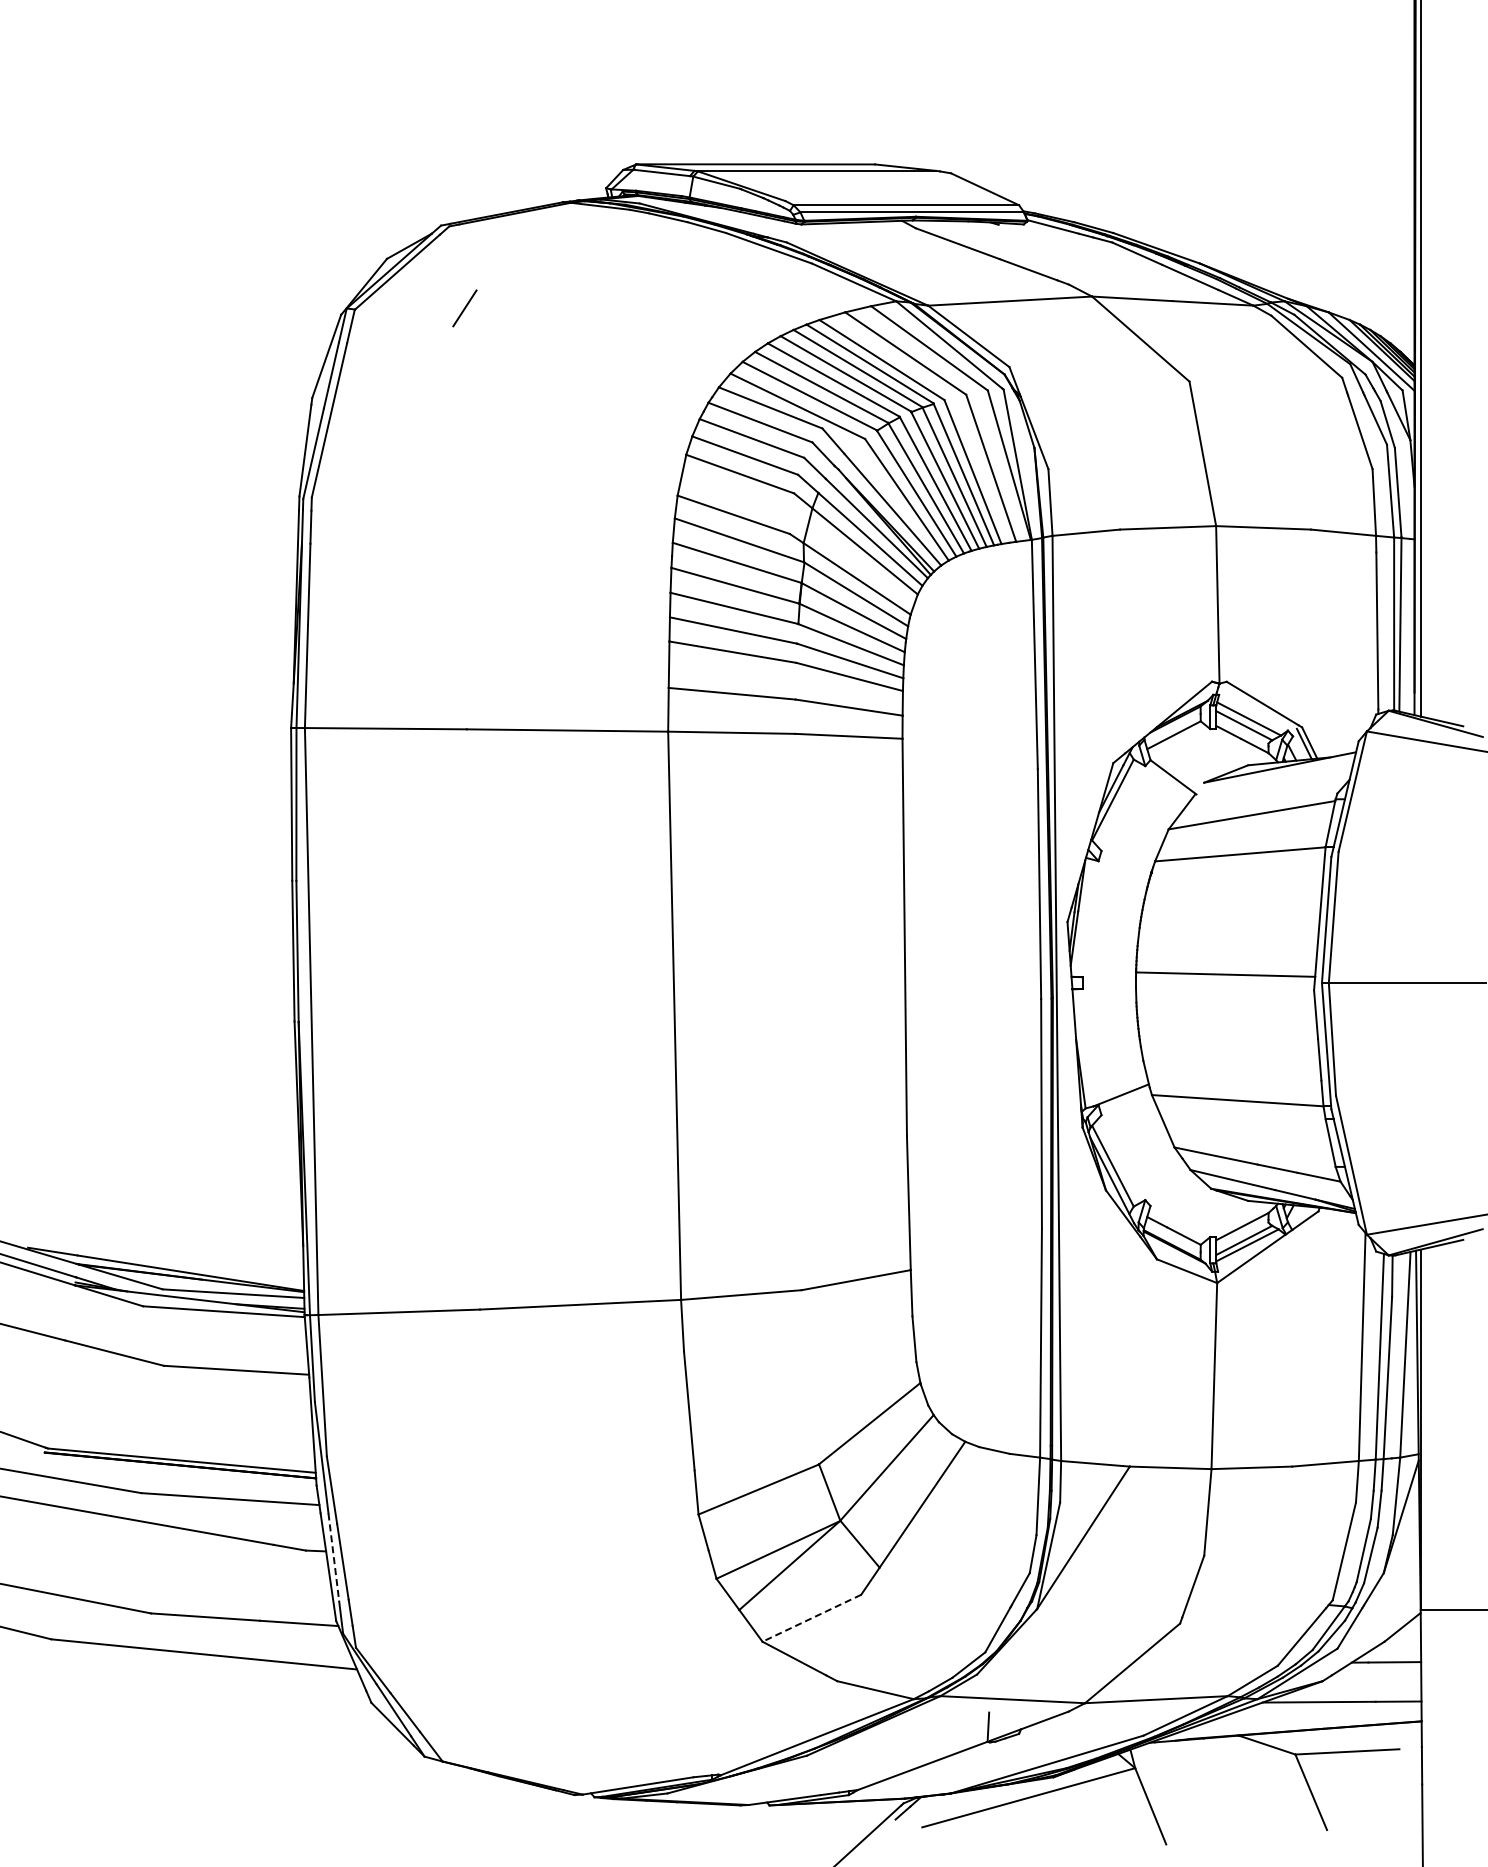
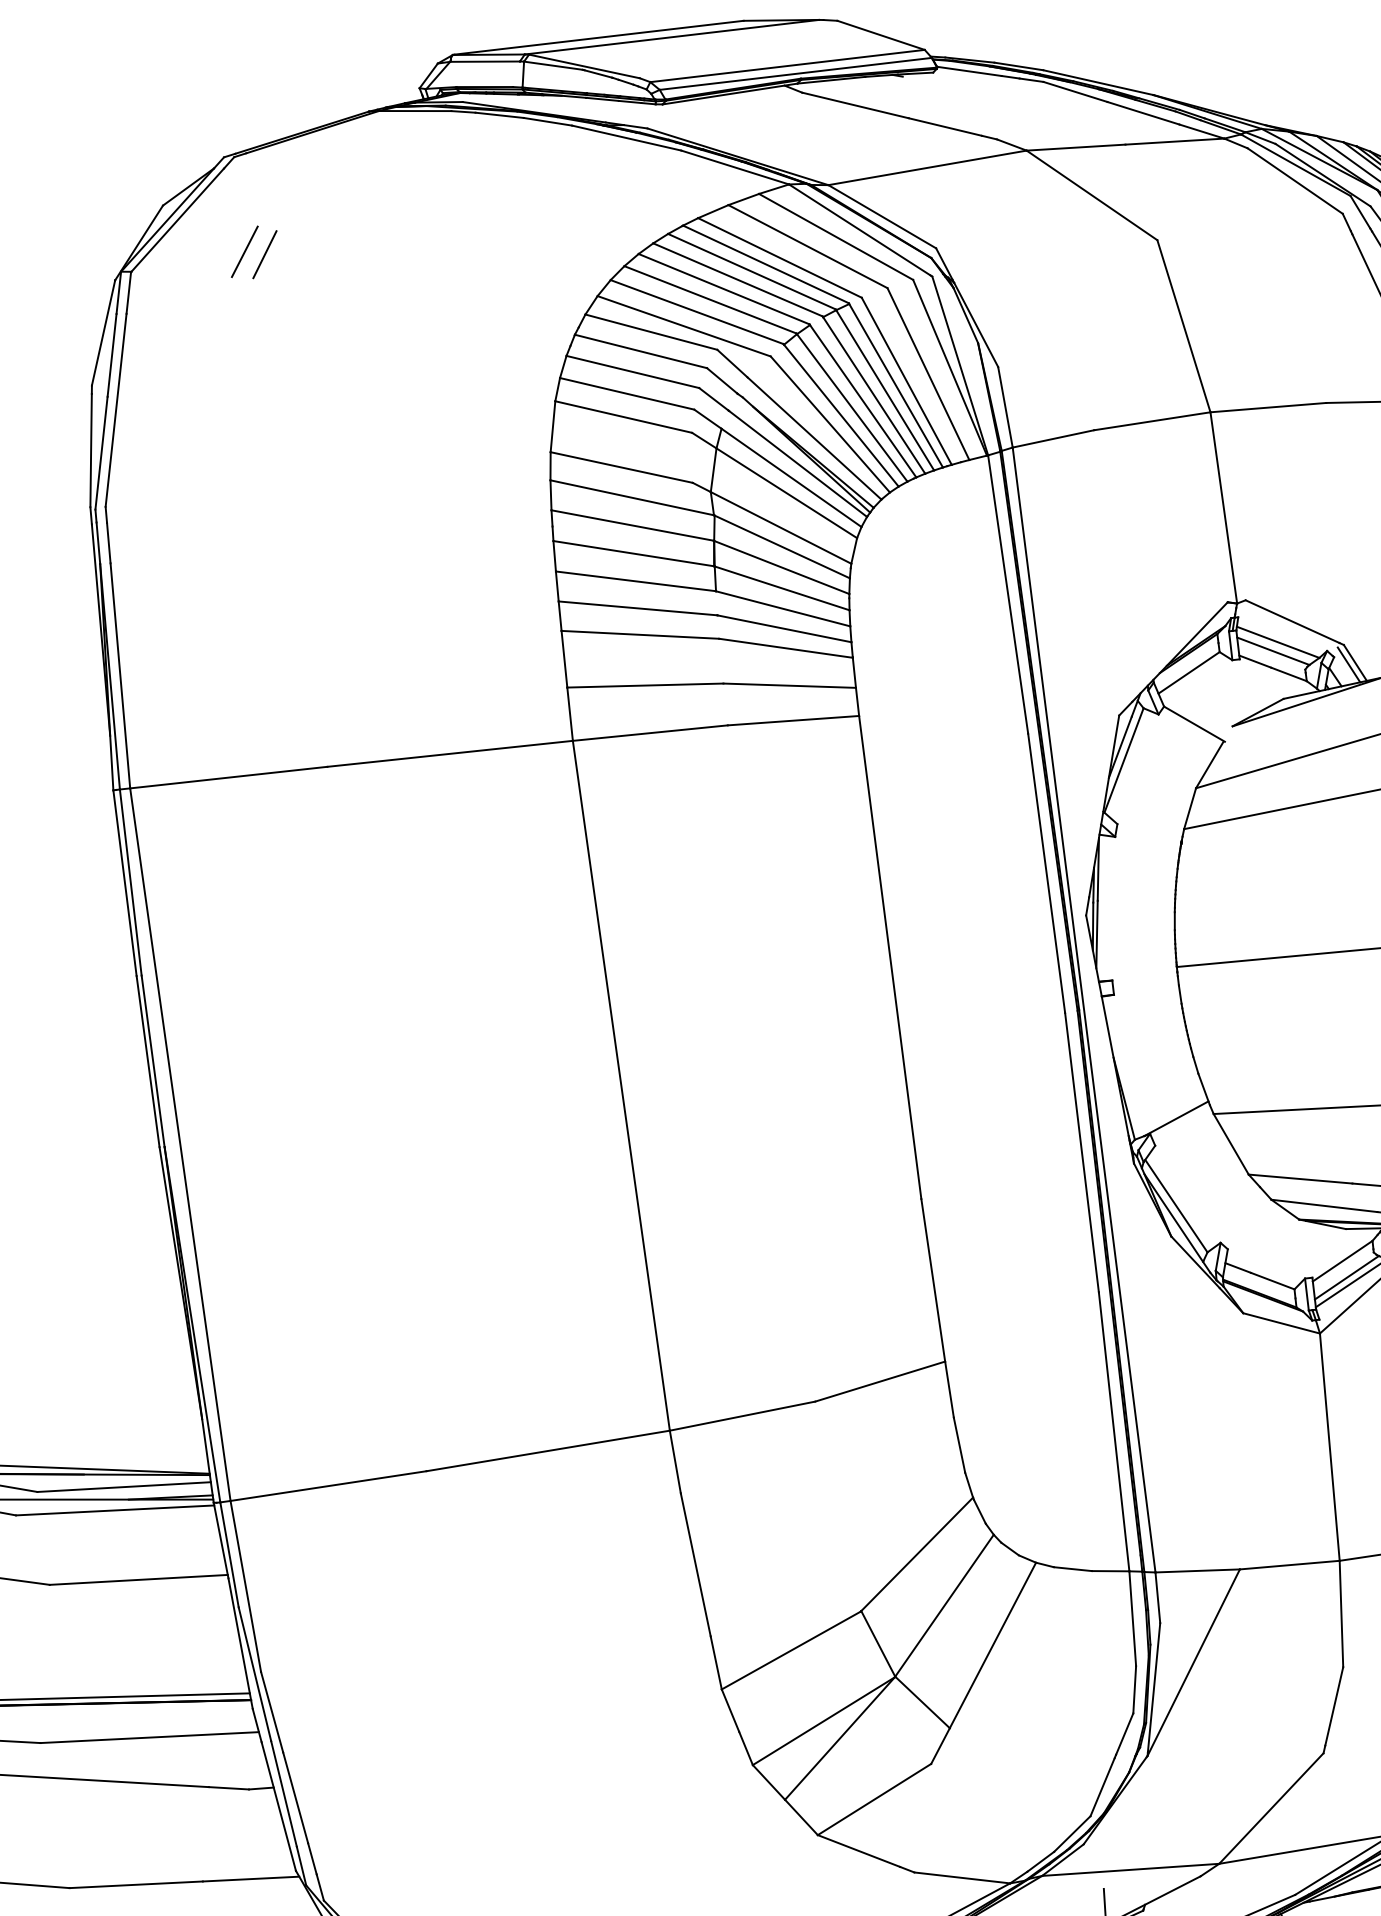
line: (448, 303) -> (244, 251), added
line: (333, 1558) -> (283, 1795), dashed -> solid
line: (811, 1618) -> (874, 1799), dashed -> solid

